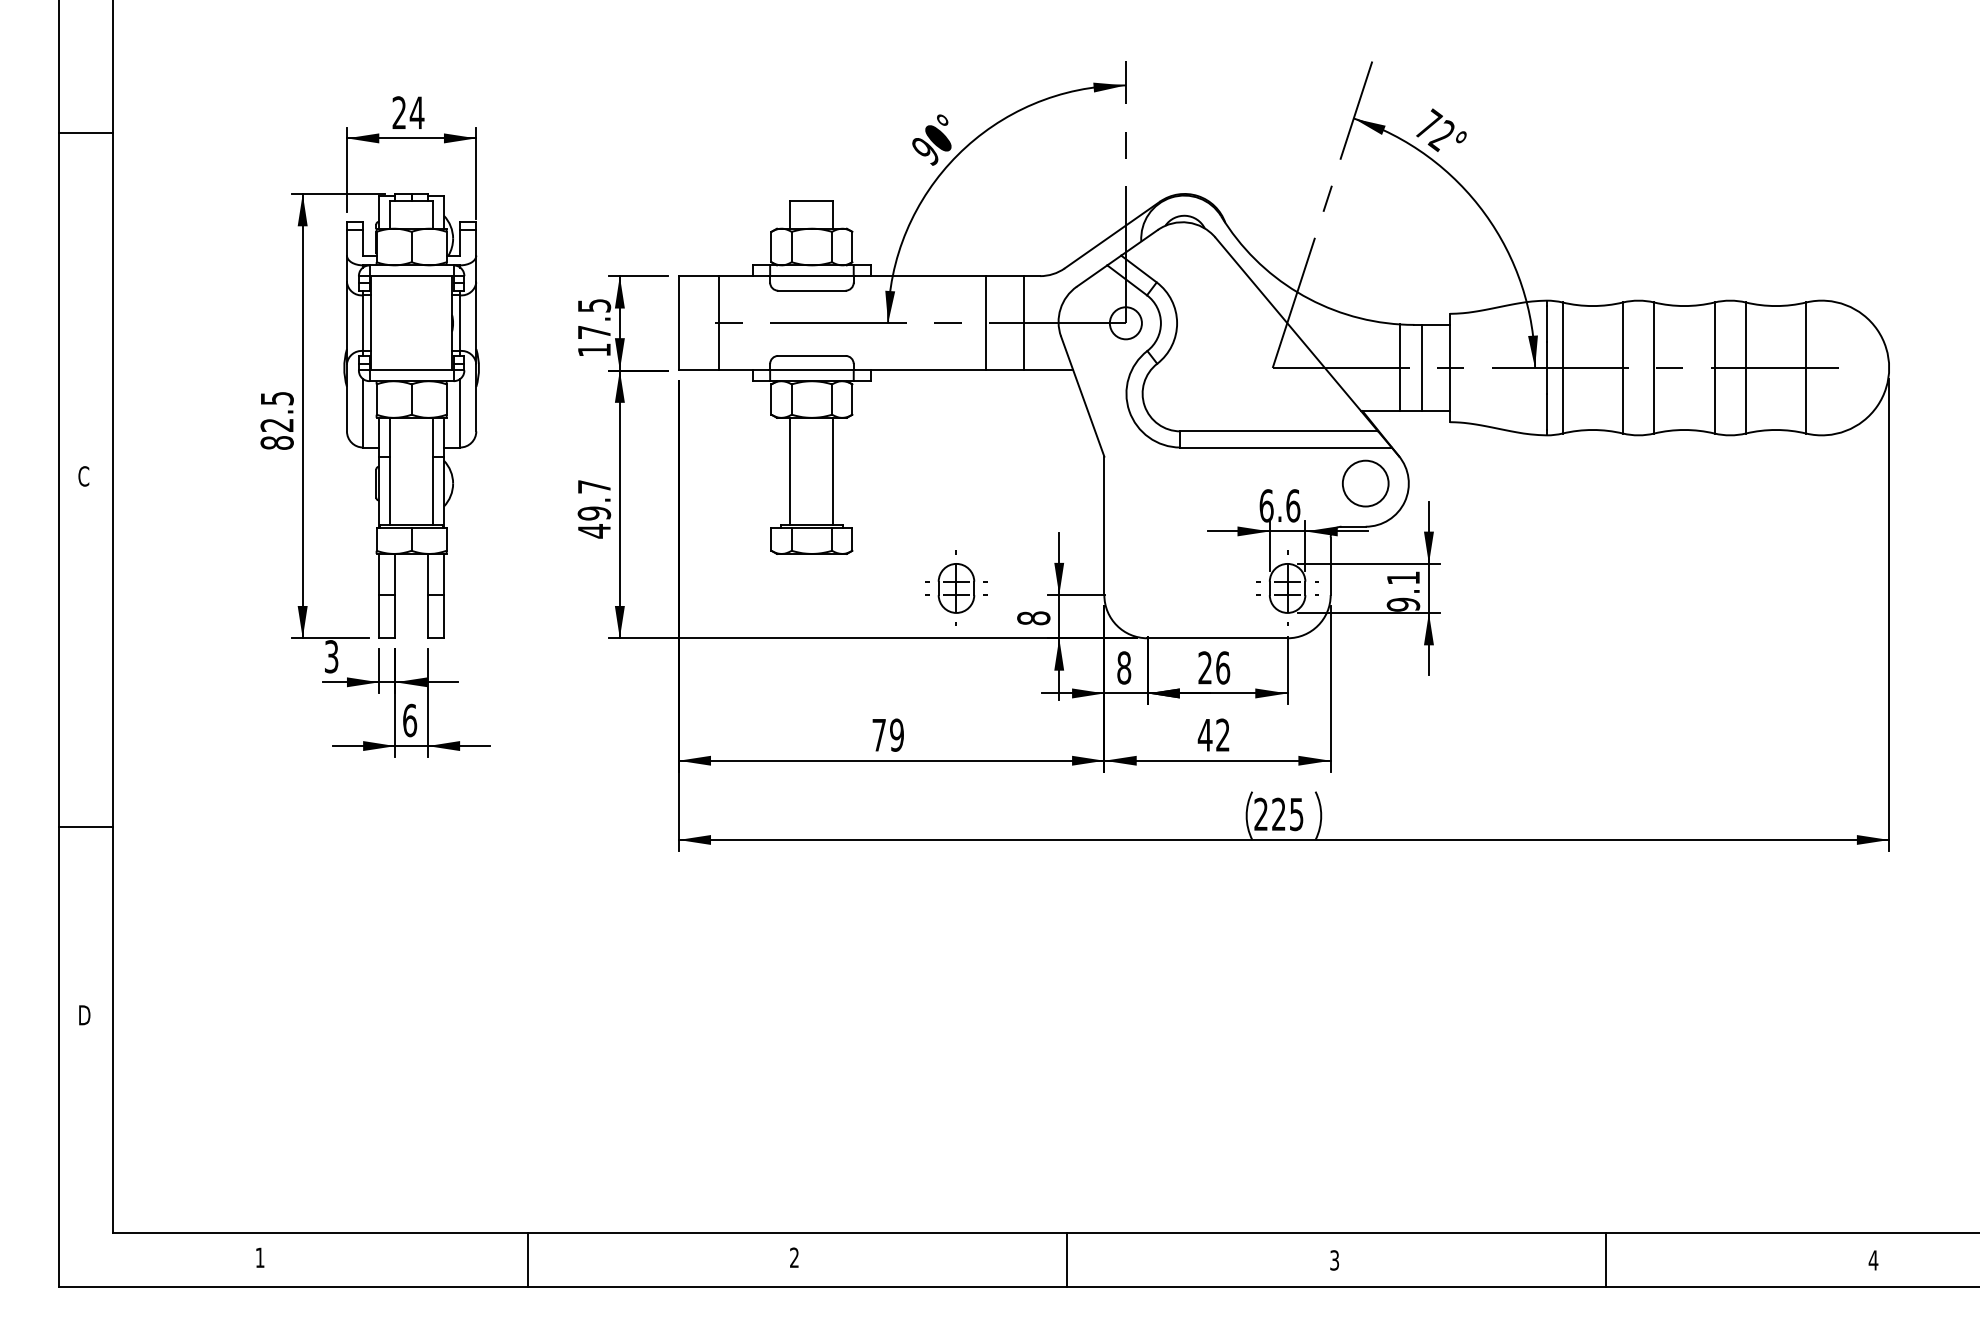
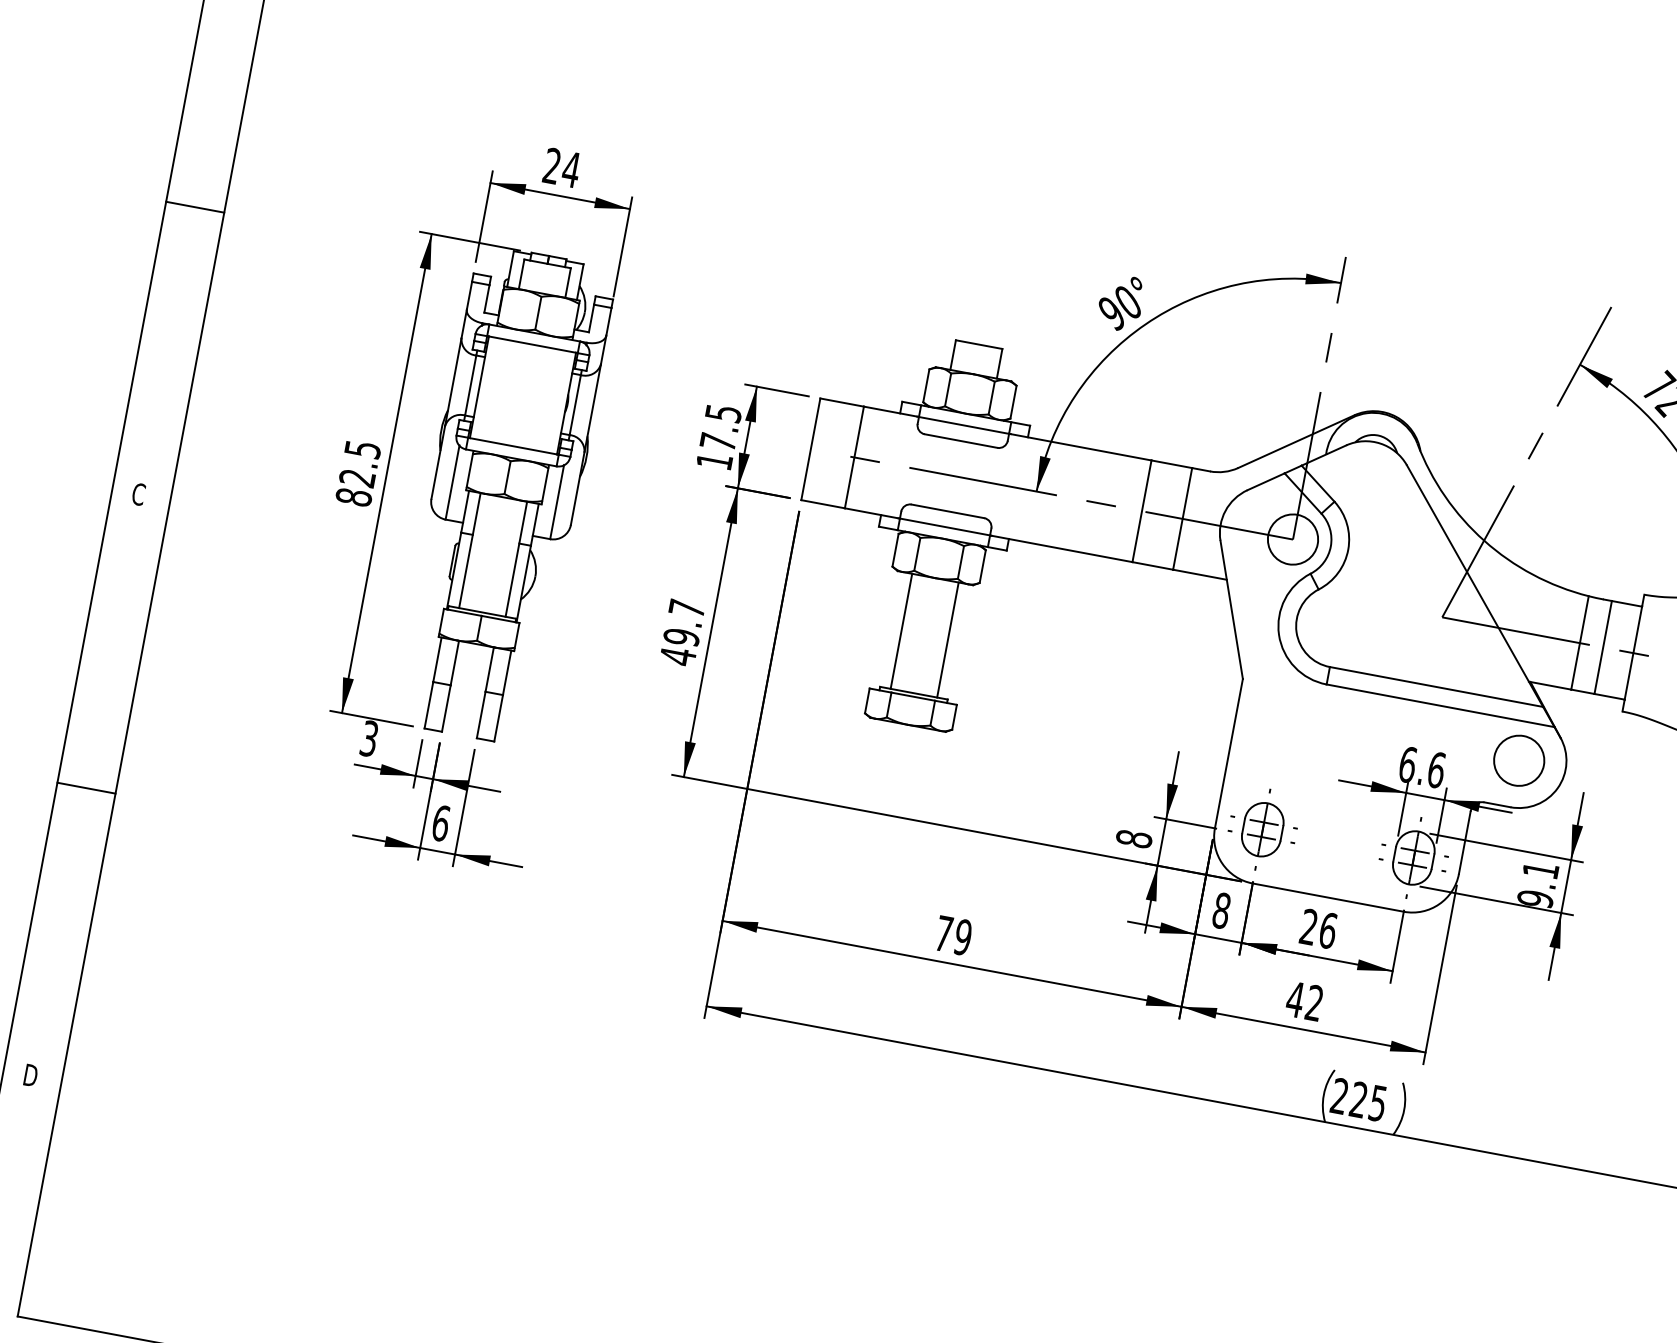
line: (86, 132) -> (195, 207), moved
circle: (1125, 323) -> (1292, 539), size x1.43
part: (956, 587) -> (1262, 828), moved
line: (86, 827) -> (86, 788), moved

